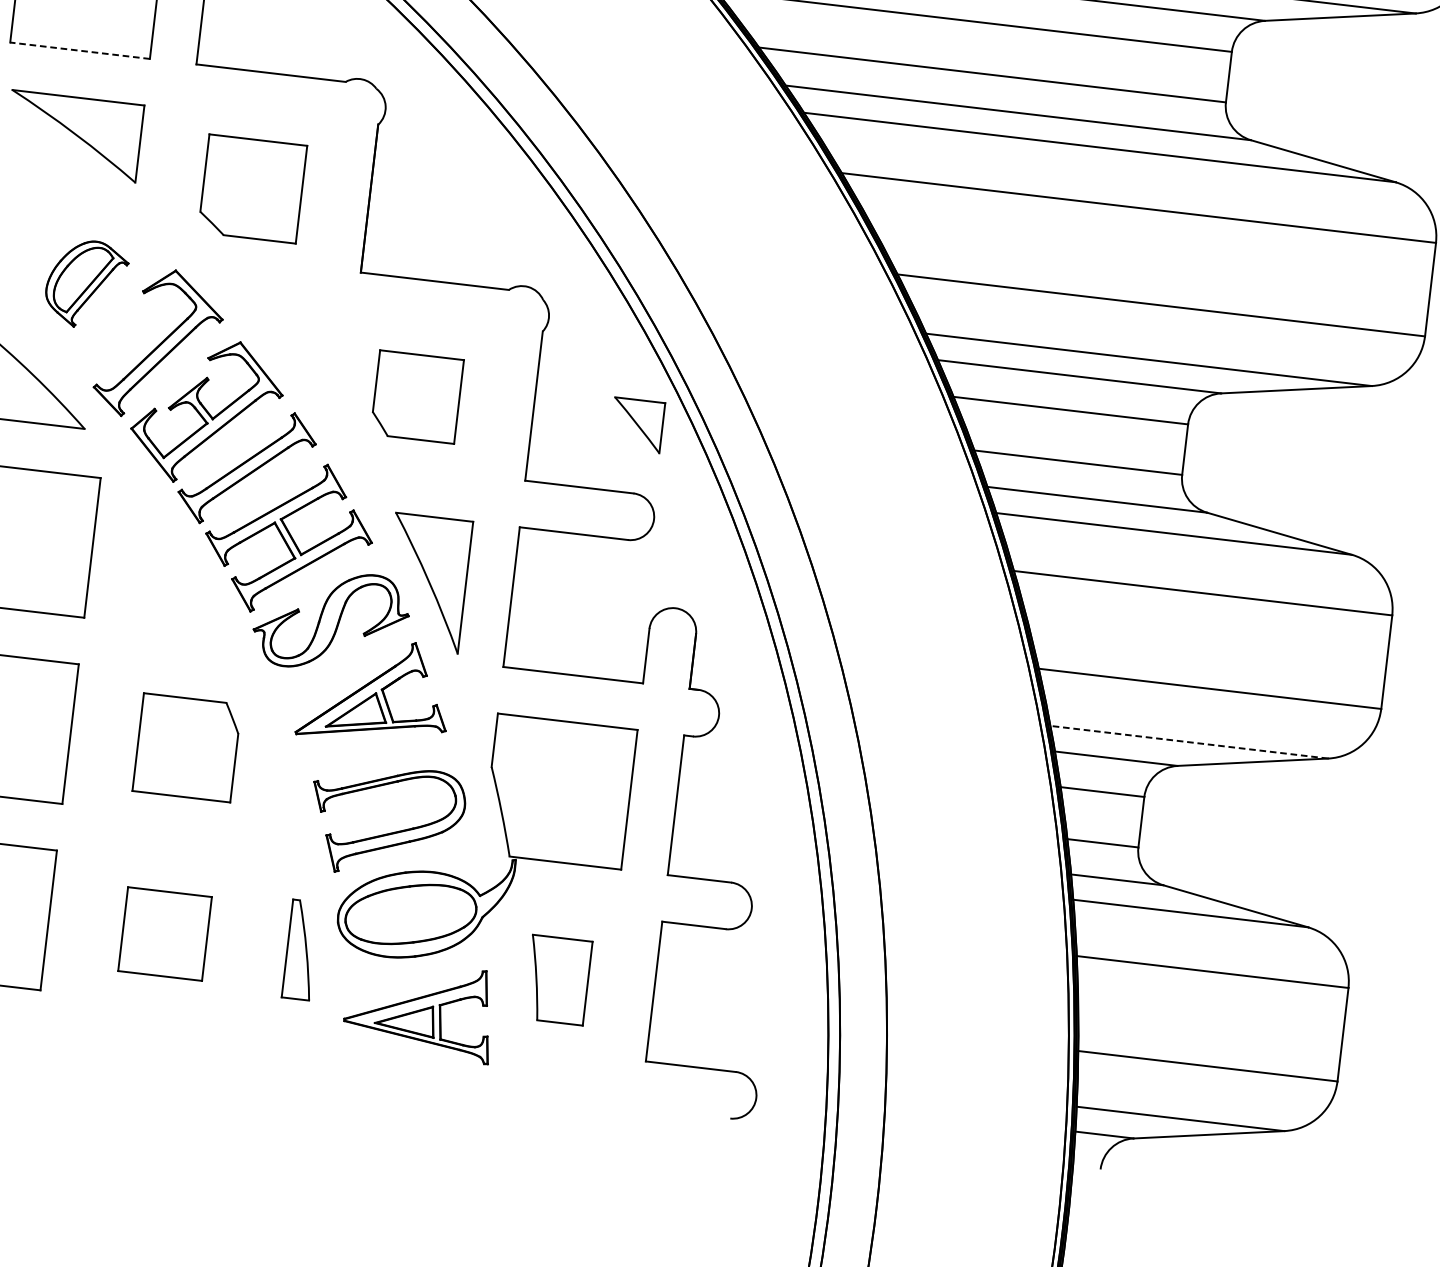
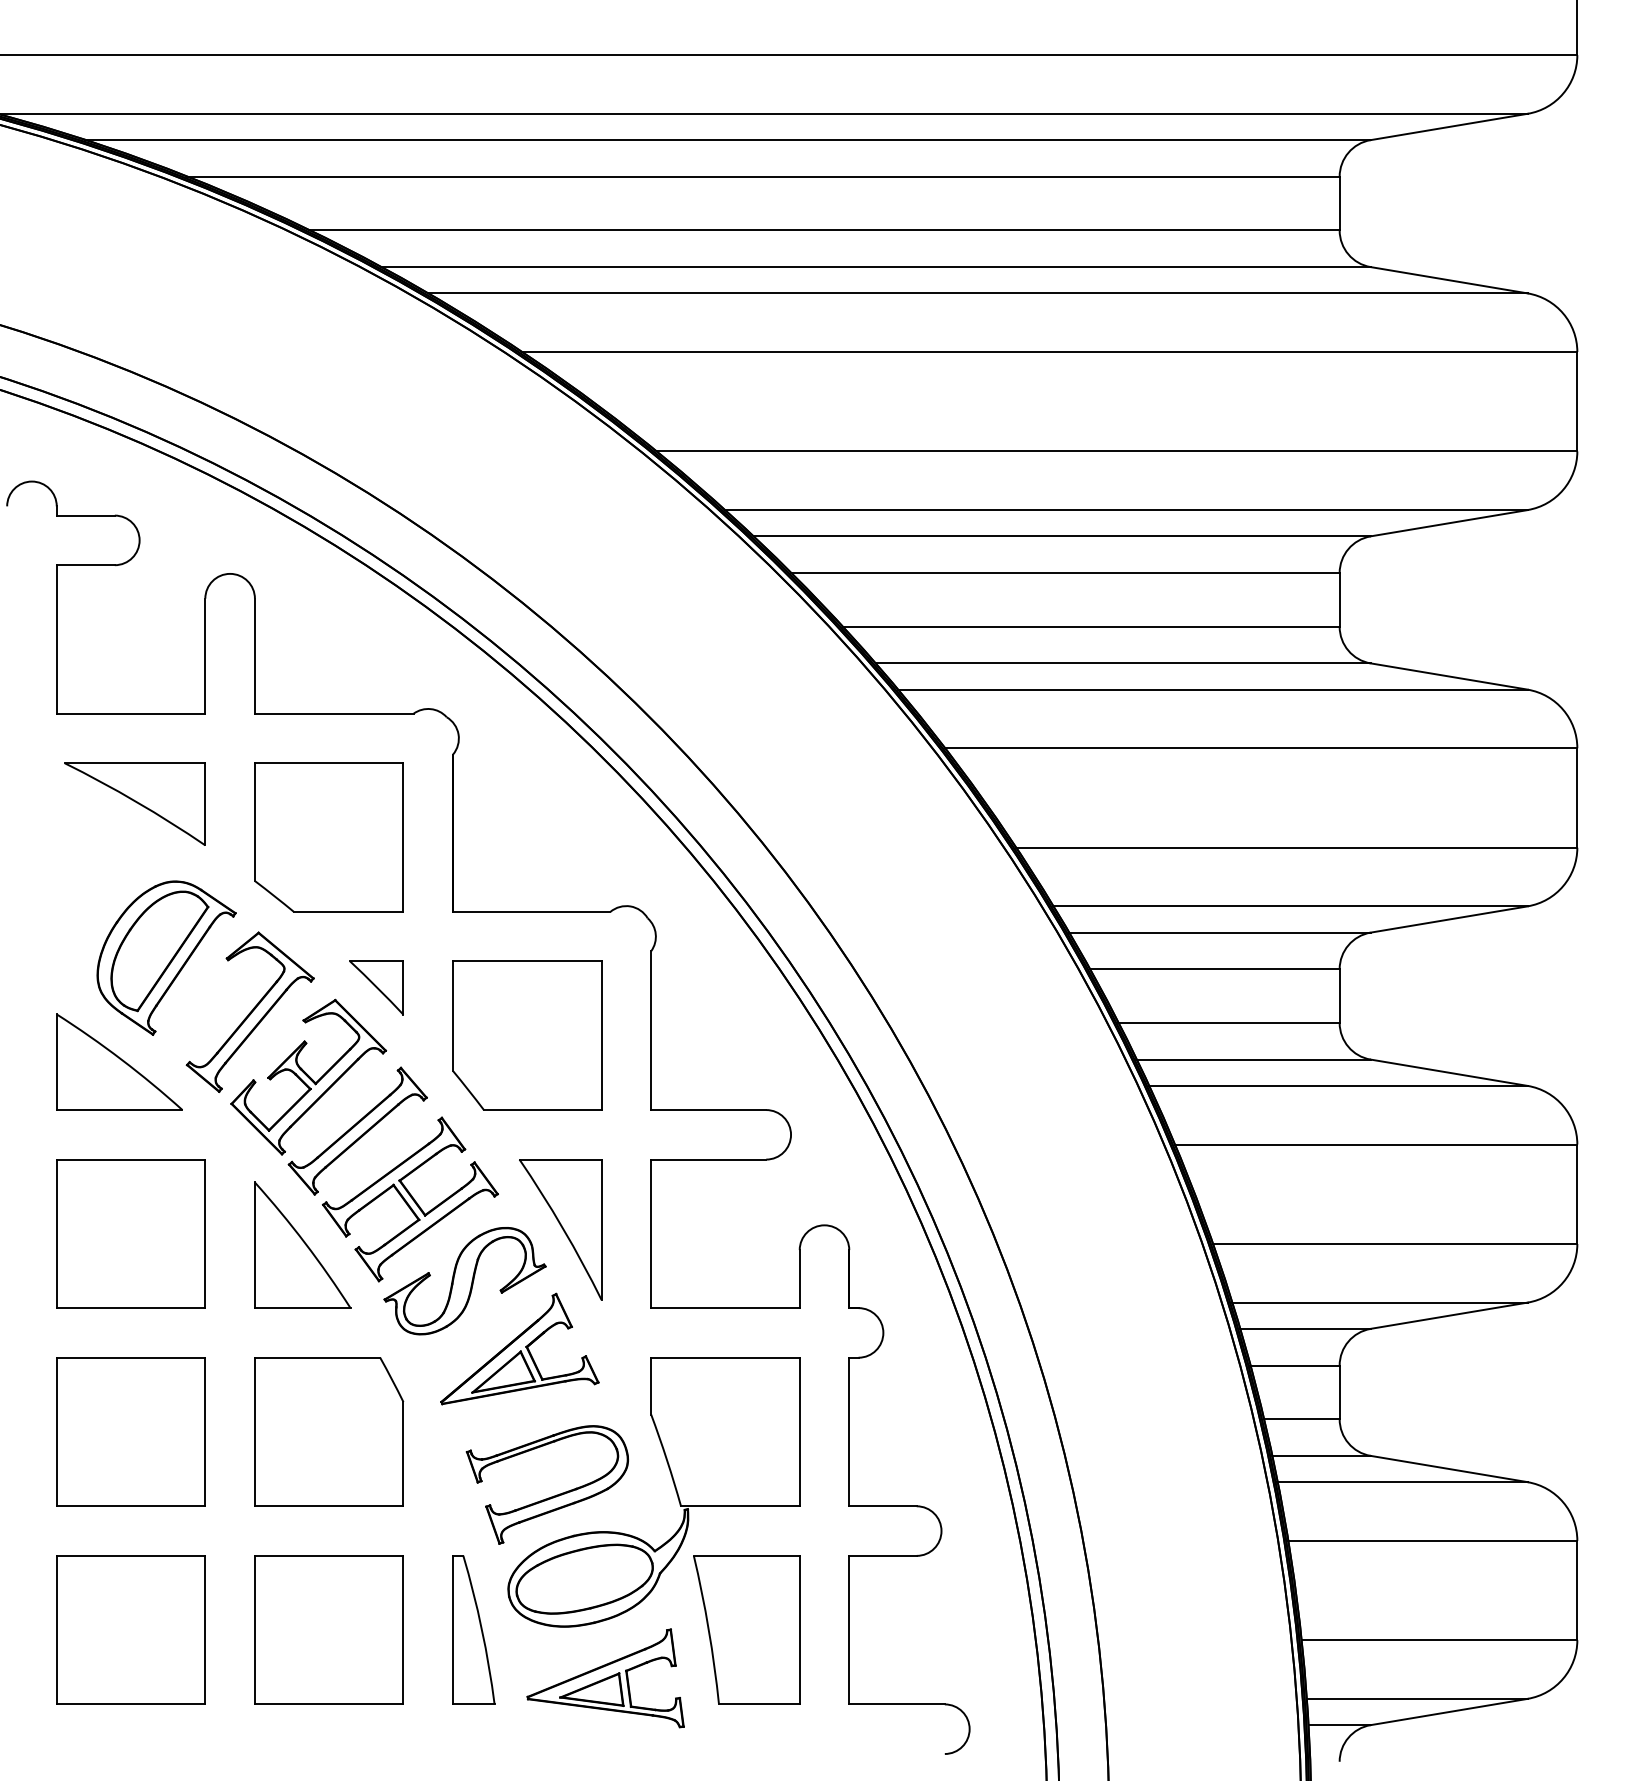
line: (79, 50) -> (130, 713), dashed -> solid
part: (252, 188) -> (328, 837), size x1.43
part: (86, 283) -> (166, 957), size x1.67
part: (417, 396) -> (527, 1035), size x1.67
part: (637, 424) -> (376, 987), moved
part: (182, 568) -> (302, 1244), added
line: (1188, 742) -> (1379, 1302), dashed -> solid
part: (187, 747) -> (329, 1431), size x1.43
part: (164, 933) -> (328, 1629), size x1.67
part: (300, 949) -> (473, 1629), size x1.43
part: (557, 979) -> (746, 1629), size x1.67

